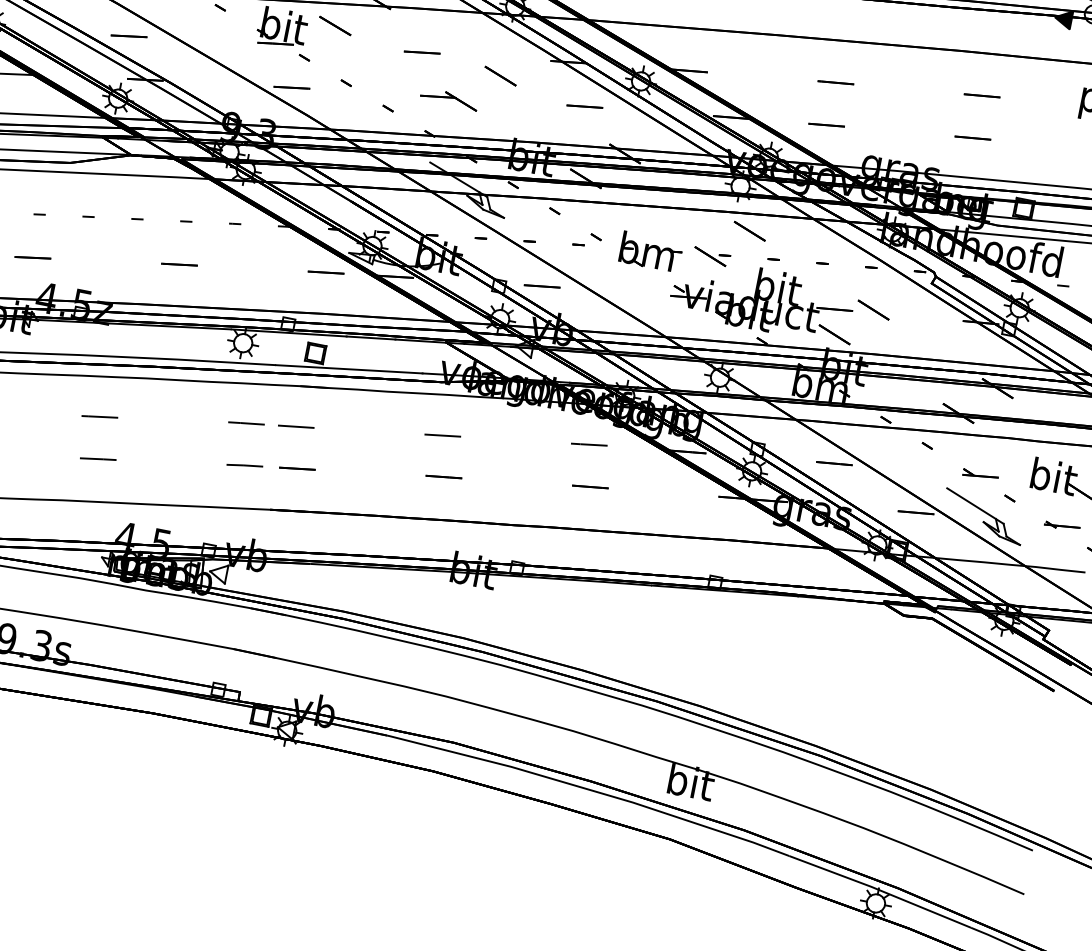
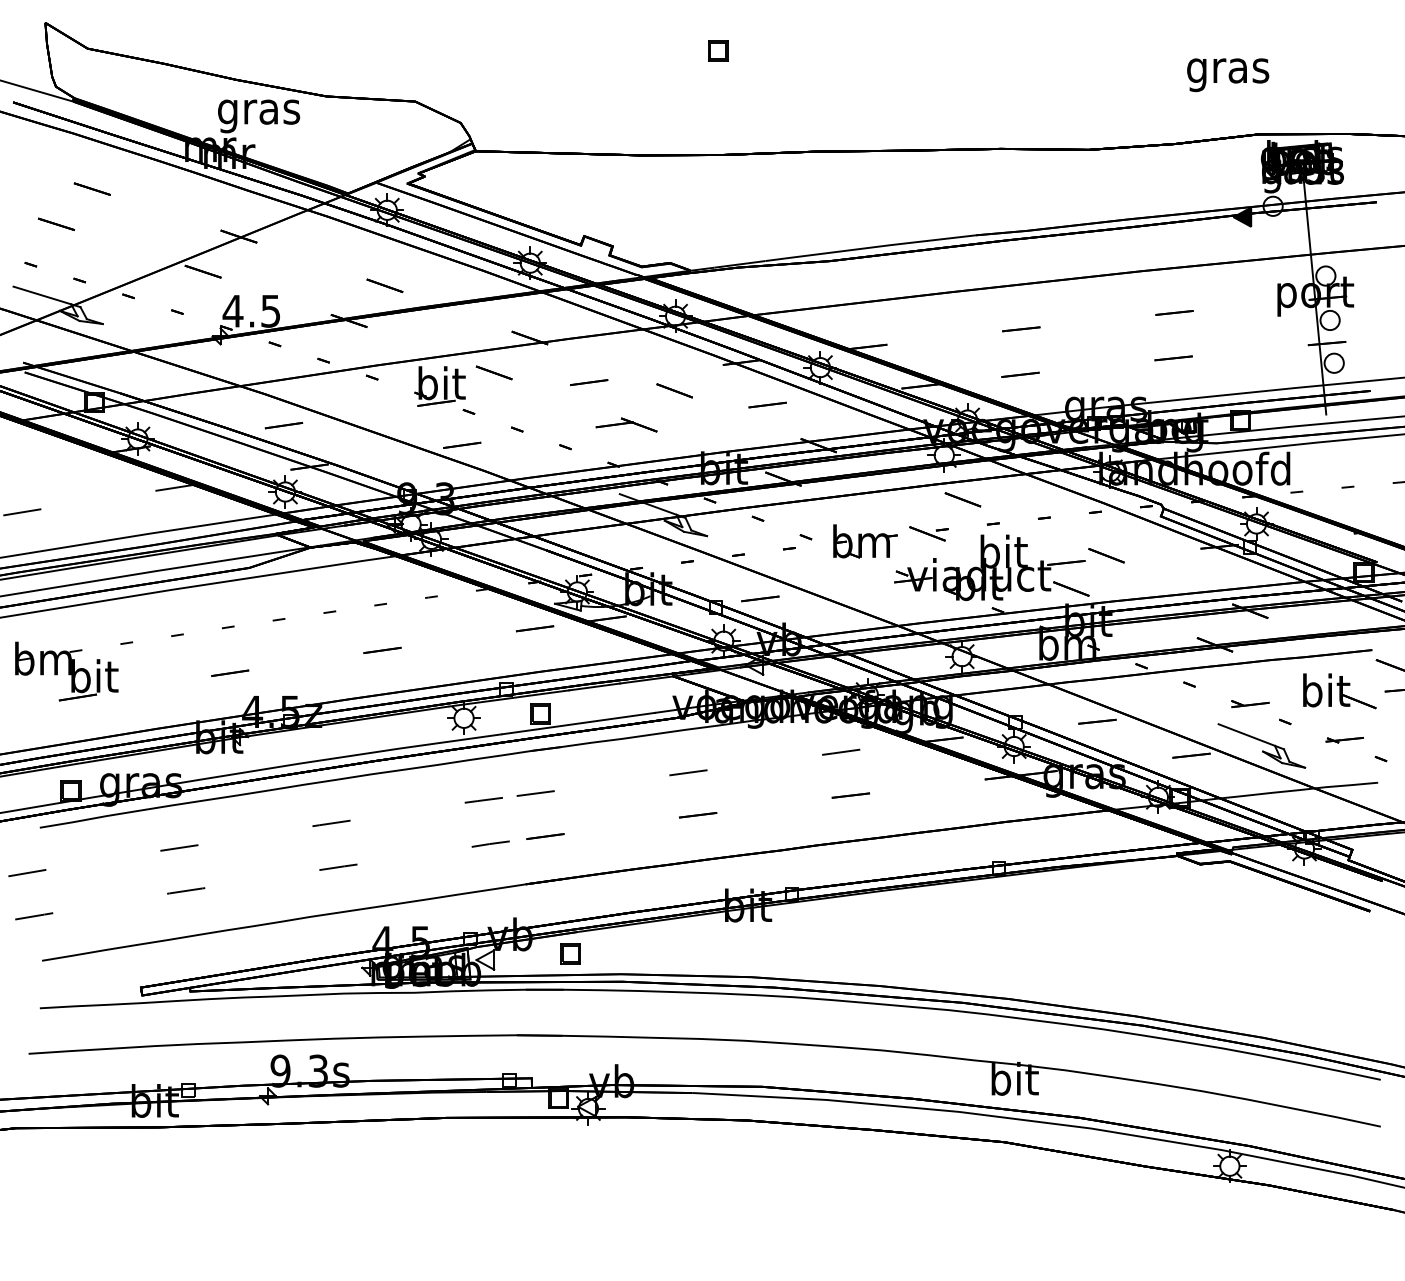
part: (299, 582) -> (570, 953), added

